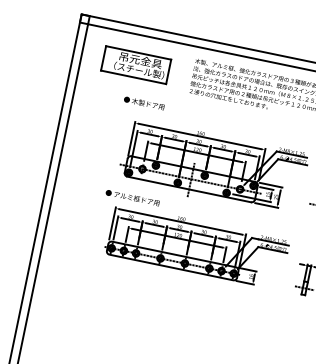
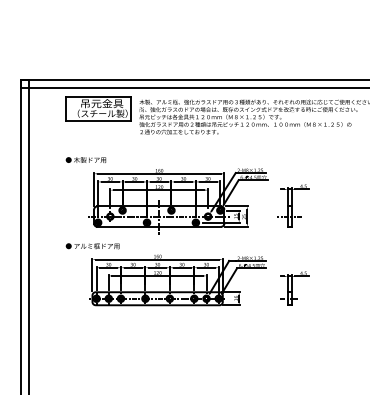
part: (136, 64) -> (98, 108), moved
text: (143, 102) -> (85, 159), moved
text: (132, 198) -> (92, 246), moved

